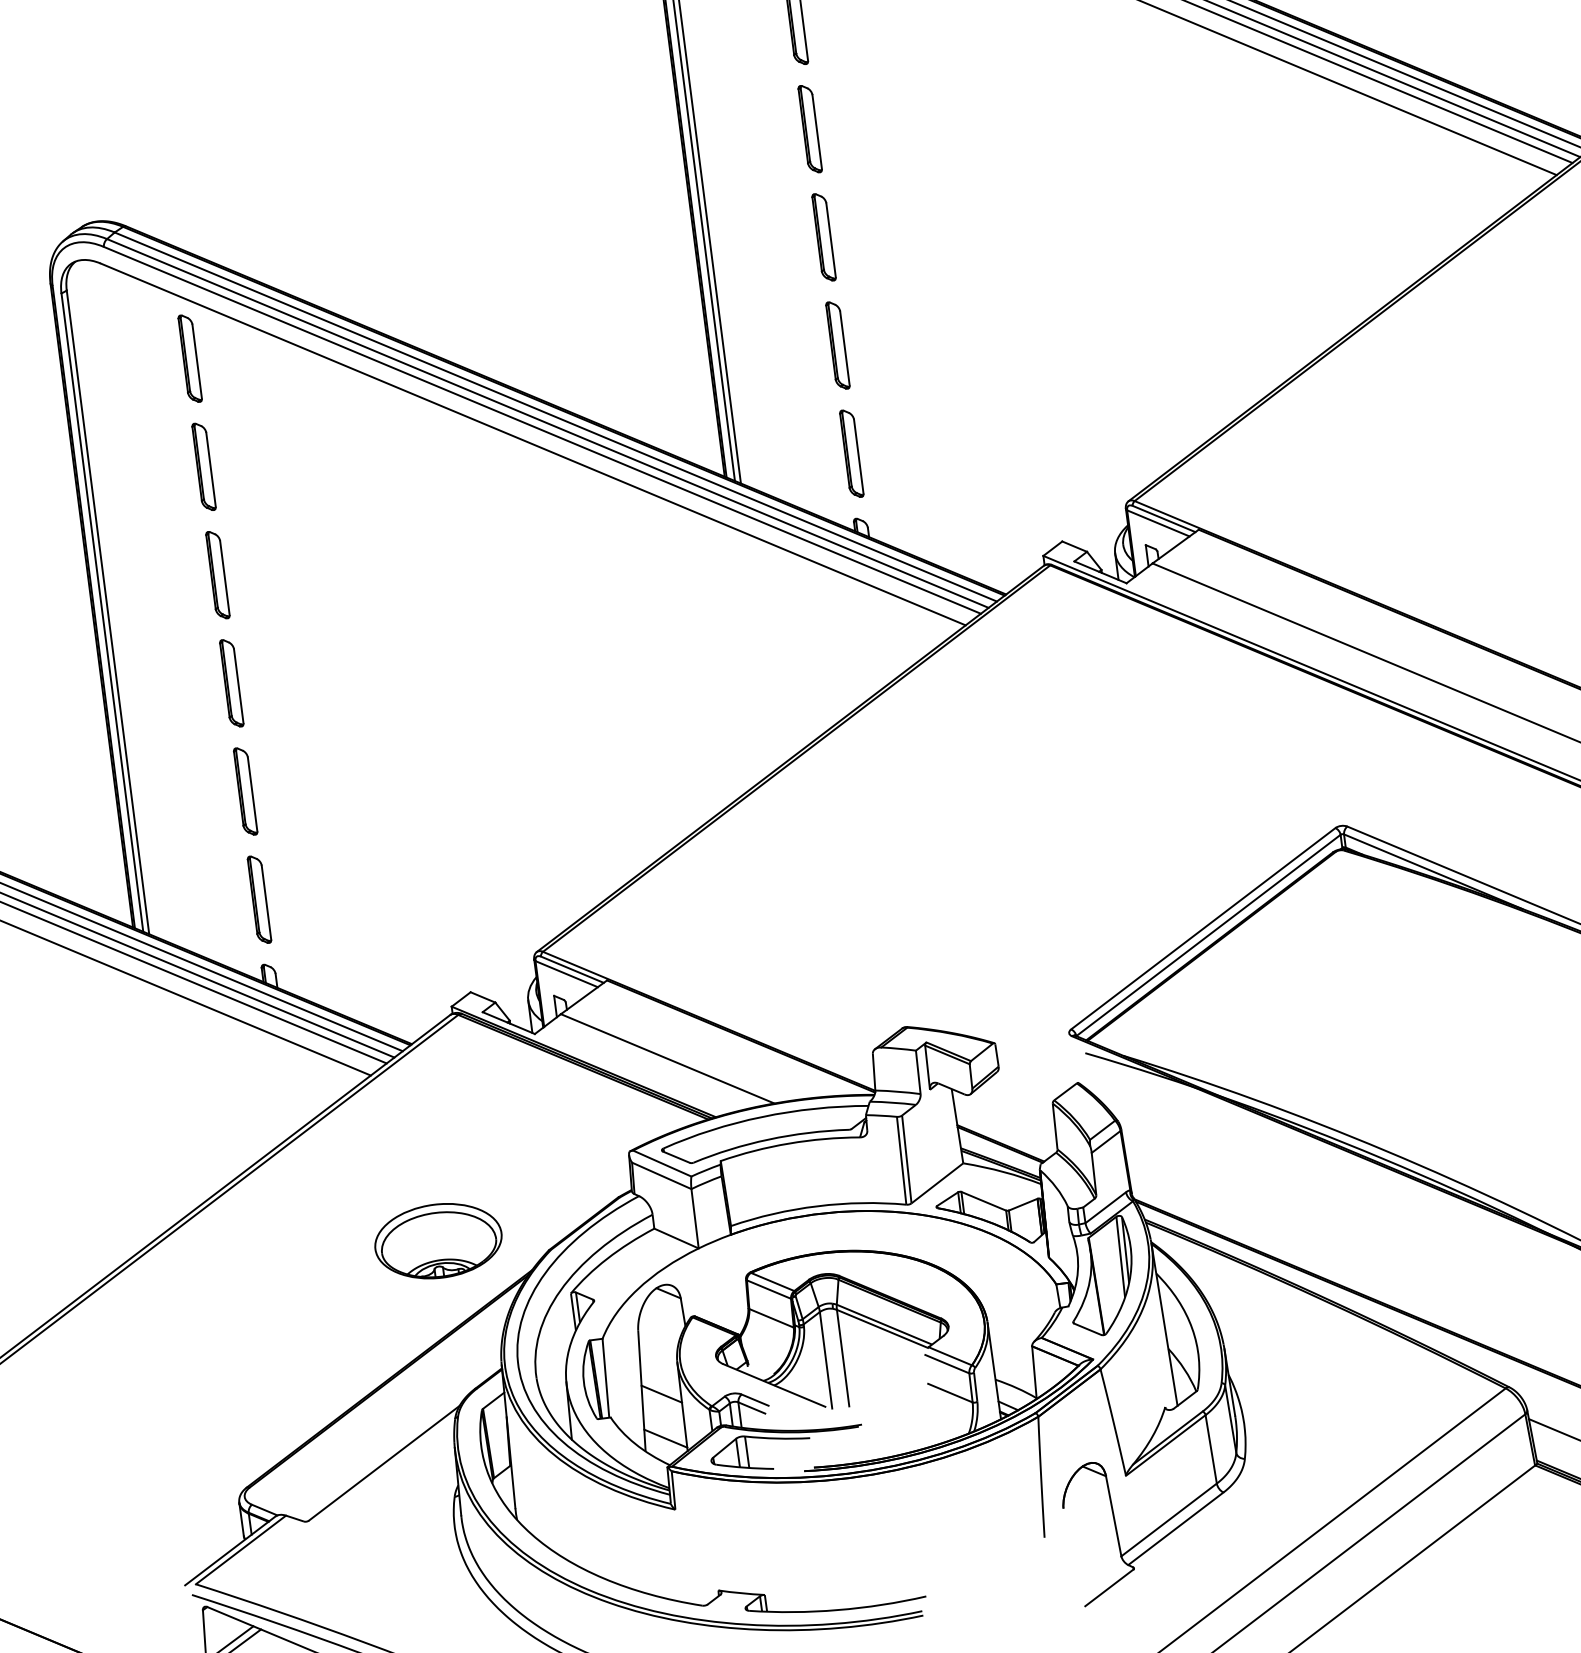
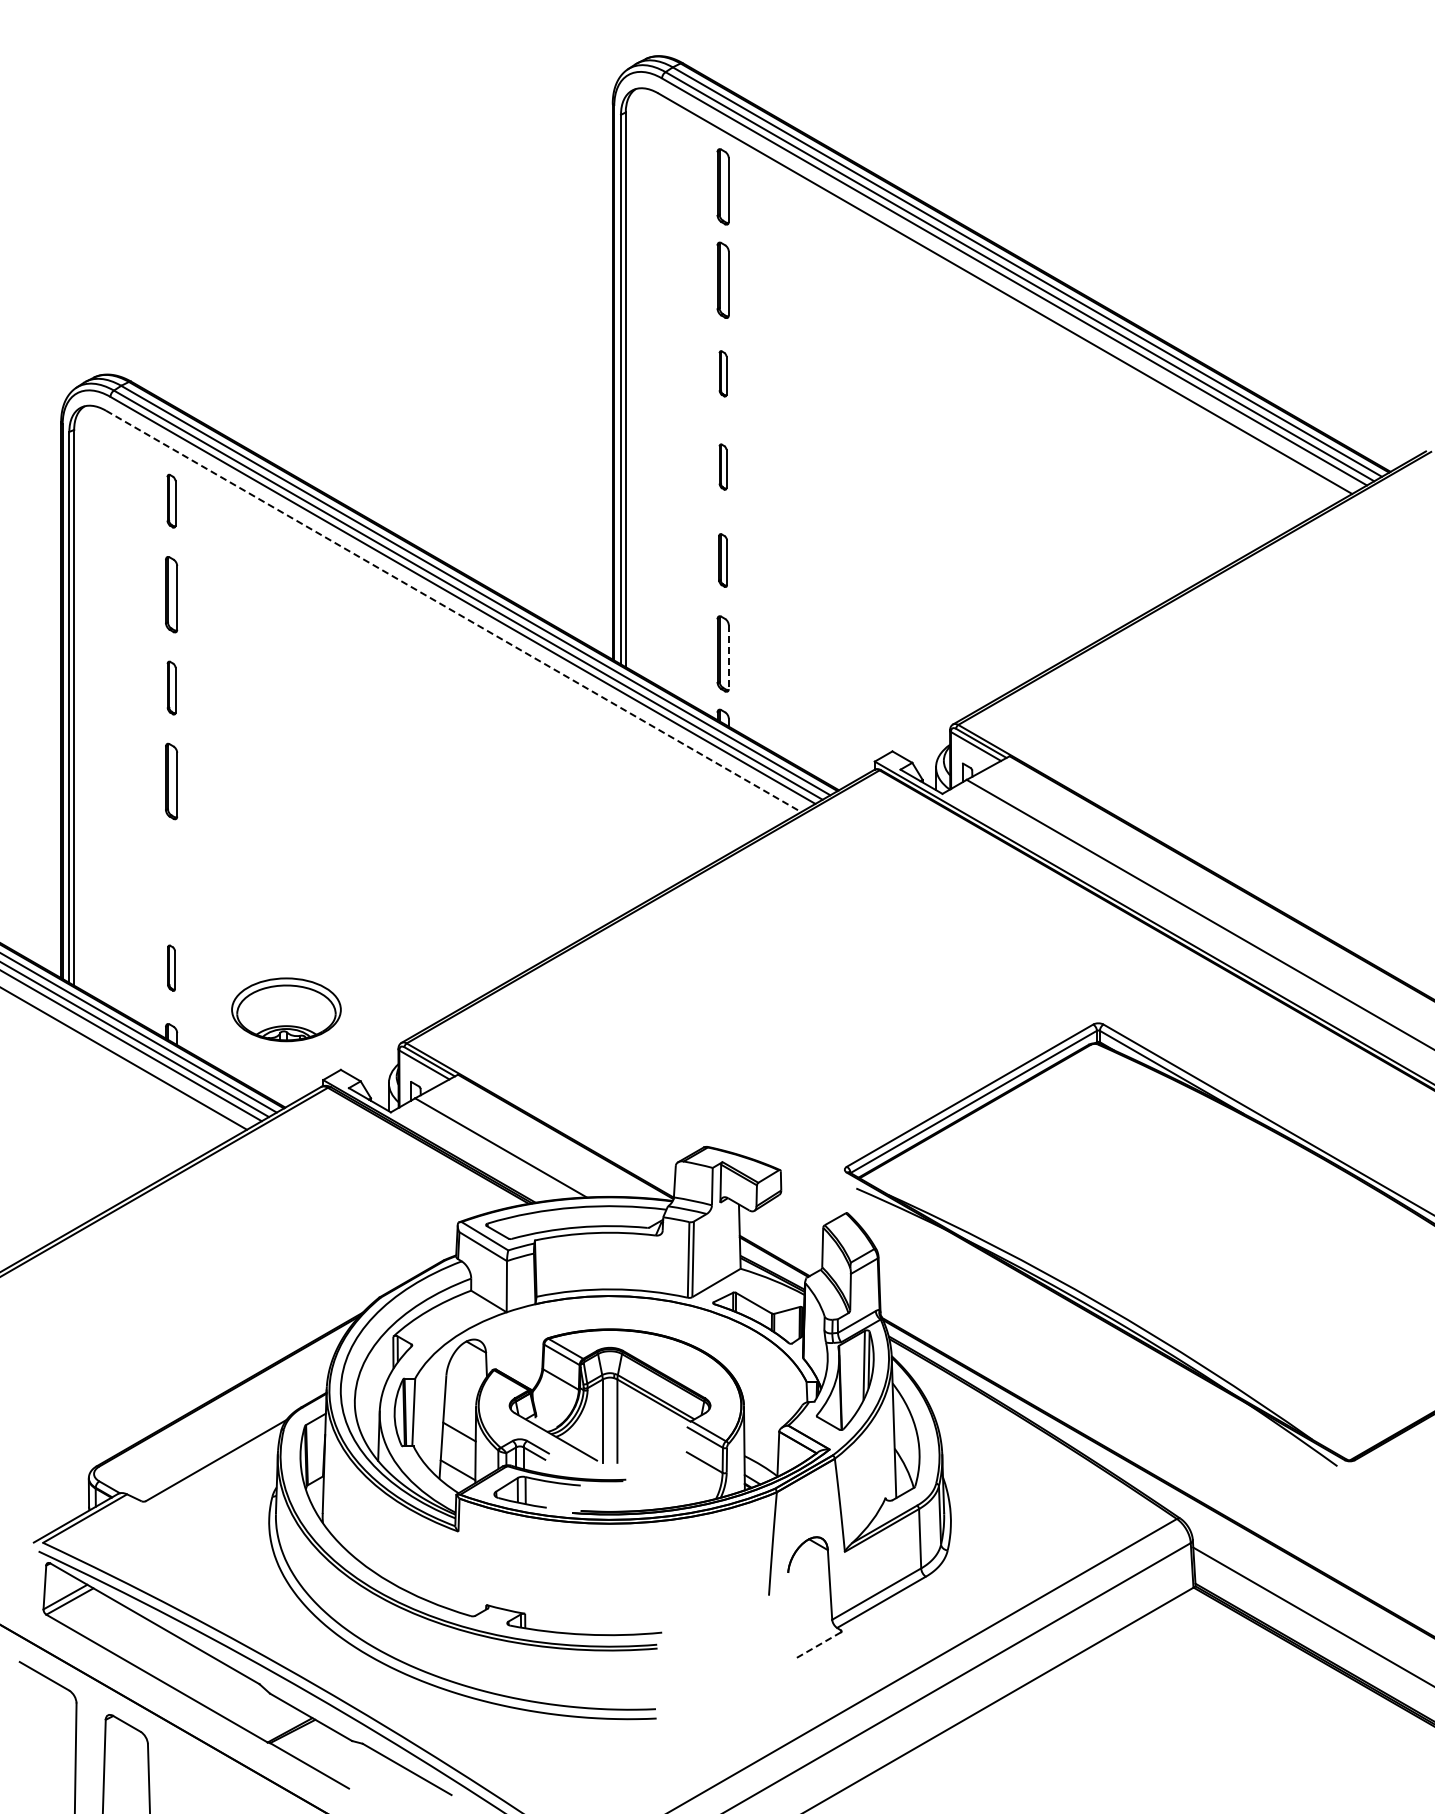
part: (809, 128) -> (722, 373), size x0.6
part: (823, 236) -> (722, 466), size x0.6
part: (837, 345) -> (722, 560), size x0.7
part: (189, 357) -> (171, 500), size x0.7
line: (534, 444) -> (454, 611), solid -> dashed
line: (858, 457) -> (728, 657), solid -> dashed
part: (217, 574) -> (171, 687), size x0.7
part: (245, 791) -> (171, 874), removed
part: (259, 898) -> (171, 967), size x0.6
part: (438, 1240) -> (286, 1009), moved
line: (1109, 1588) -> (818, 1645), solid -> dashed

